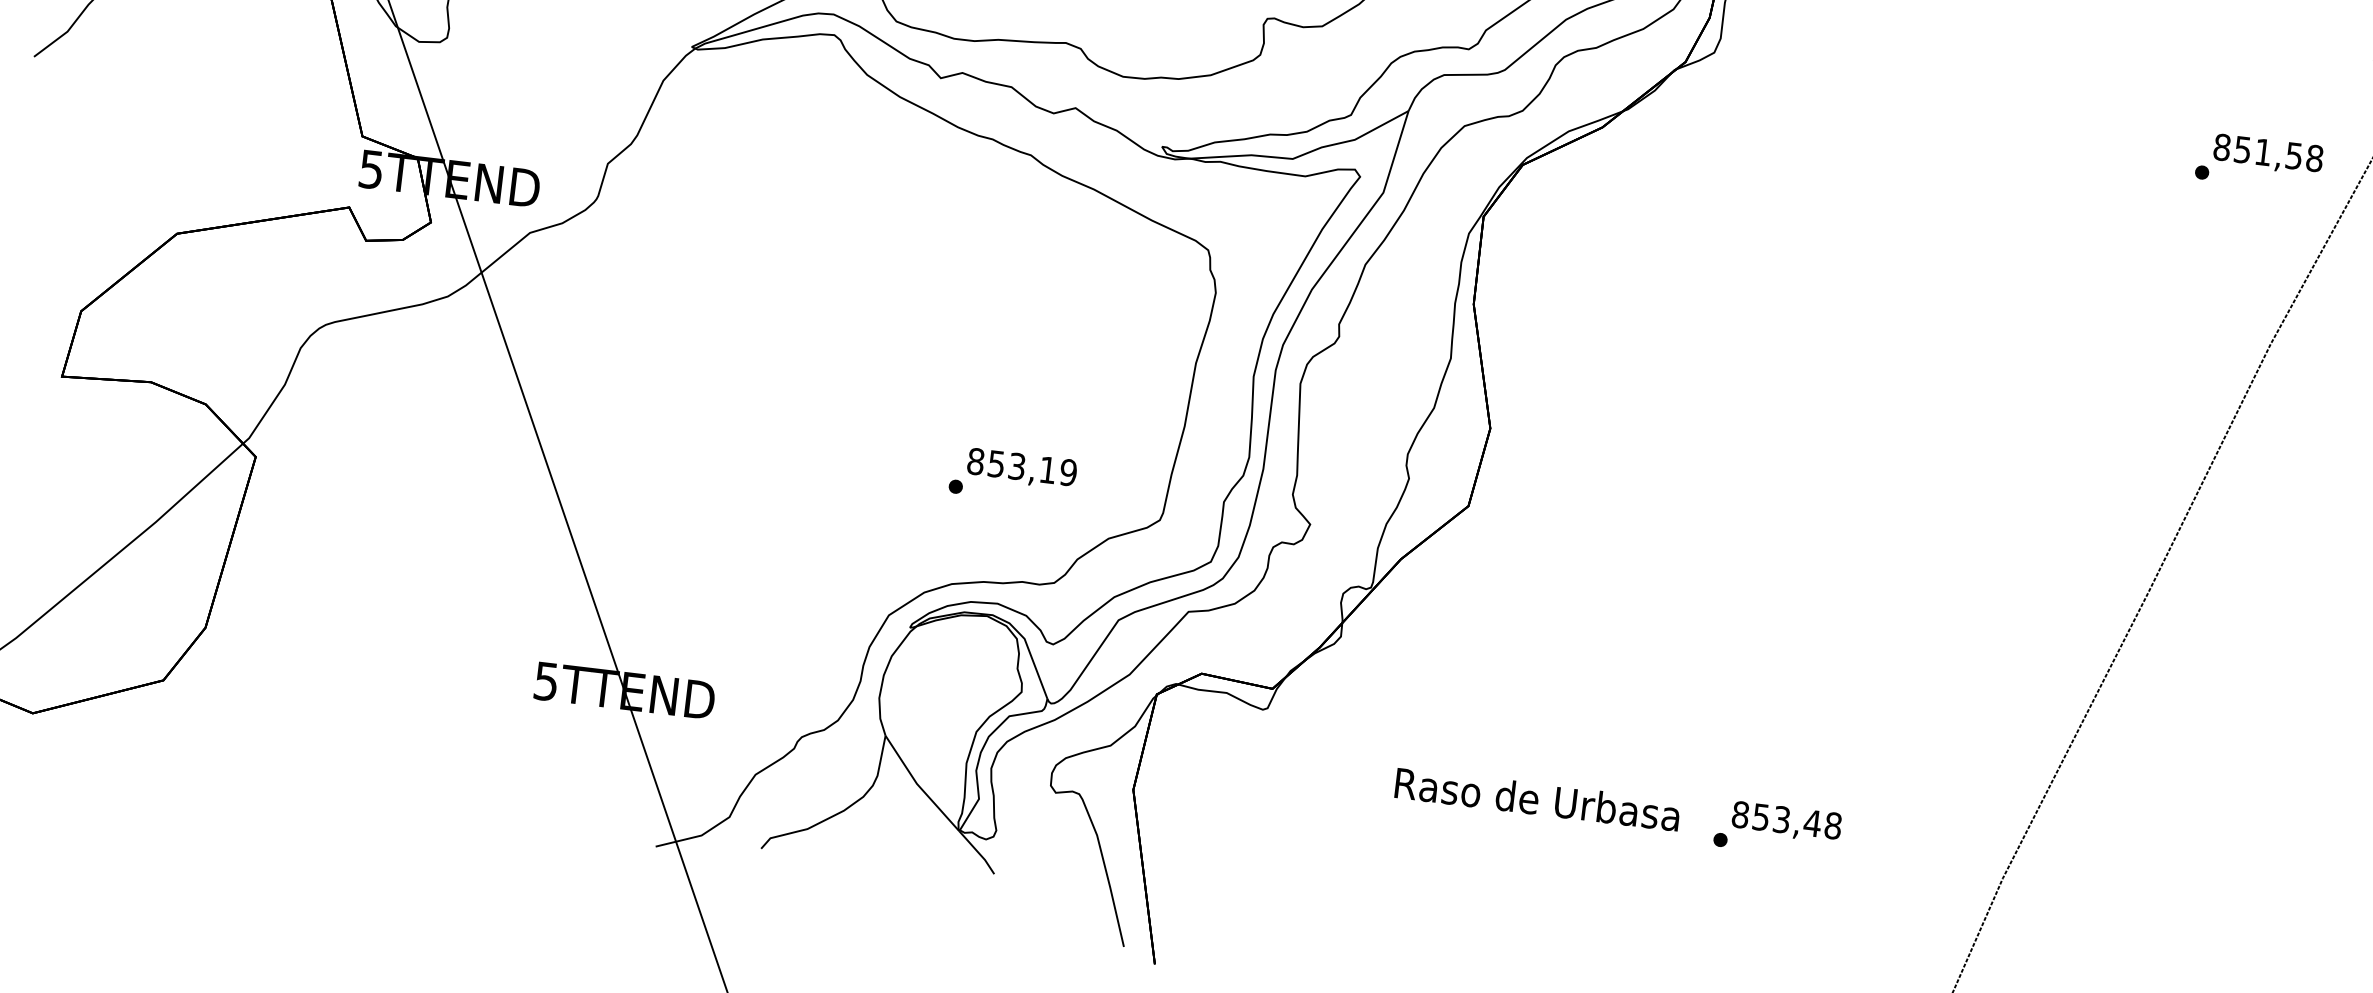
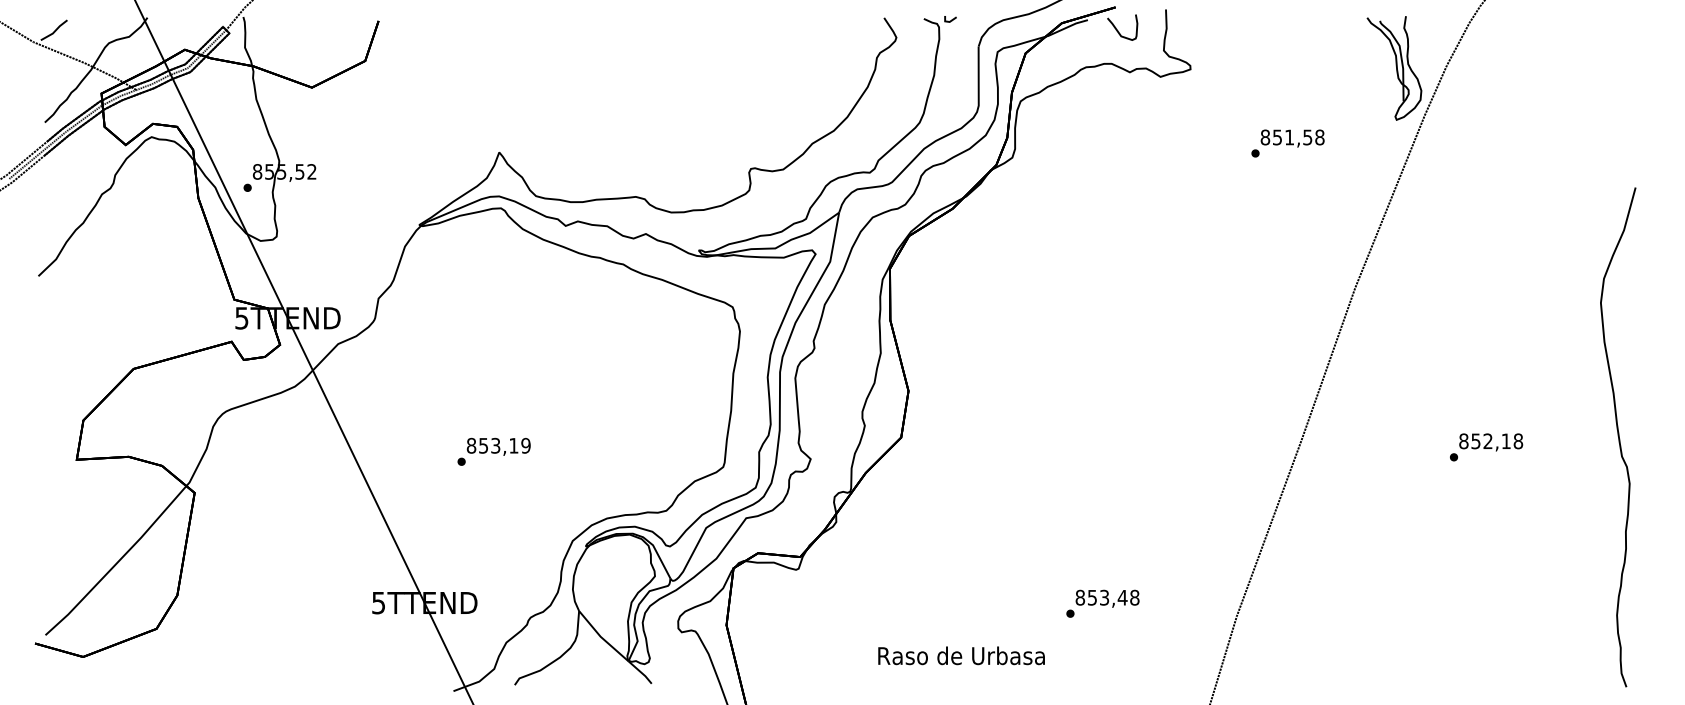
text: (2258, 162) -> (1287, 143), moved
text: (1012, 475) -> (493, 451), moved
text: (1537, 798) -> (961, 655), moved

